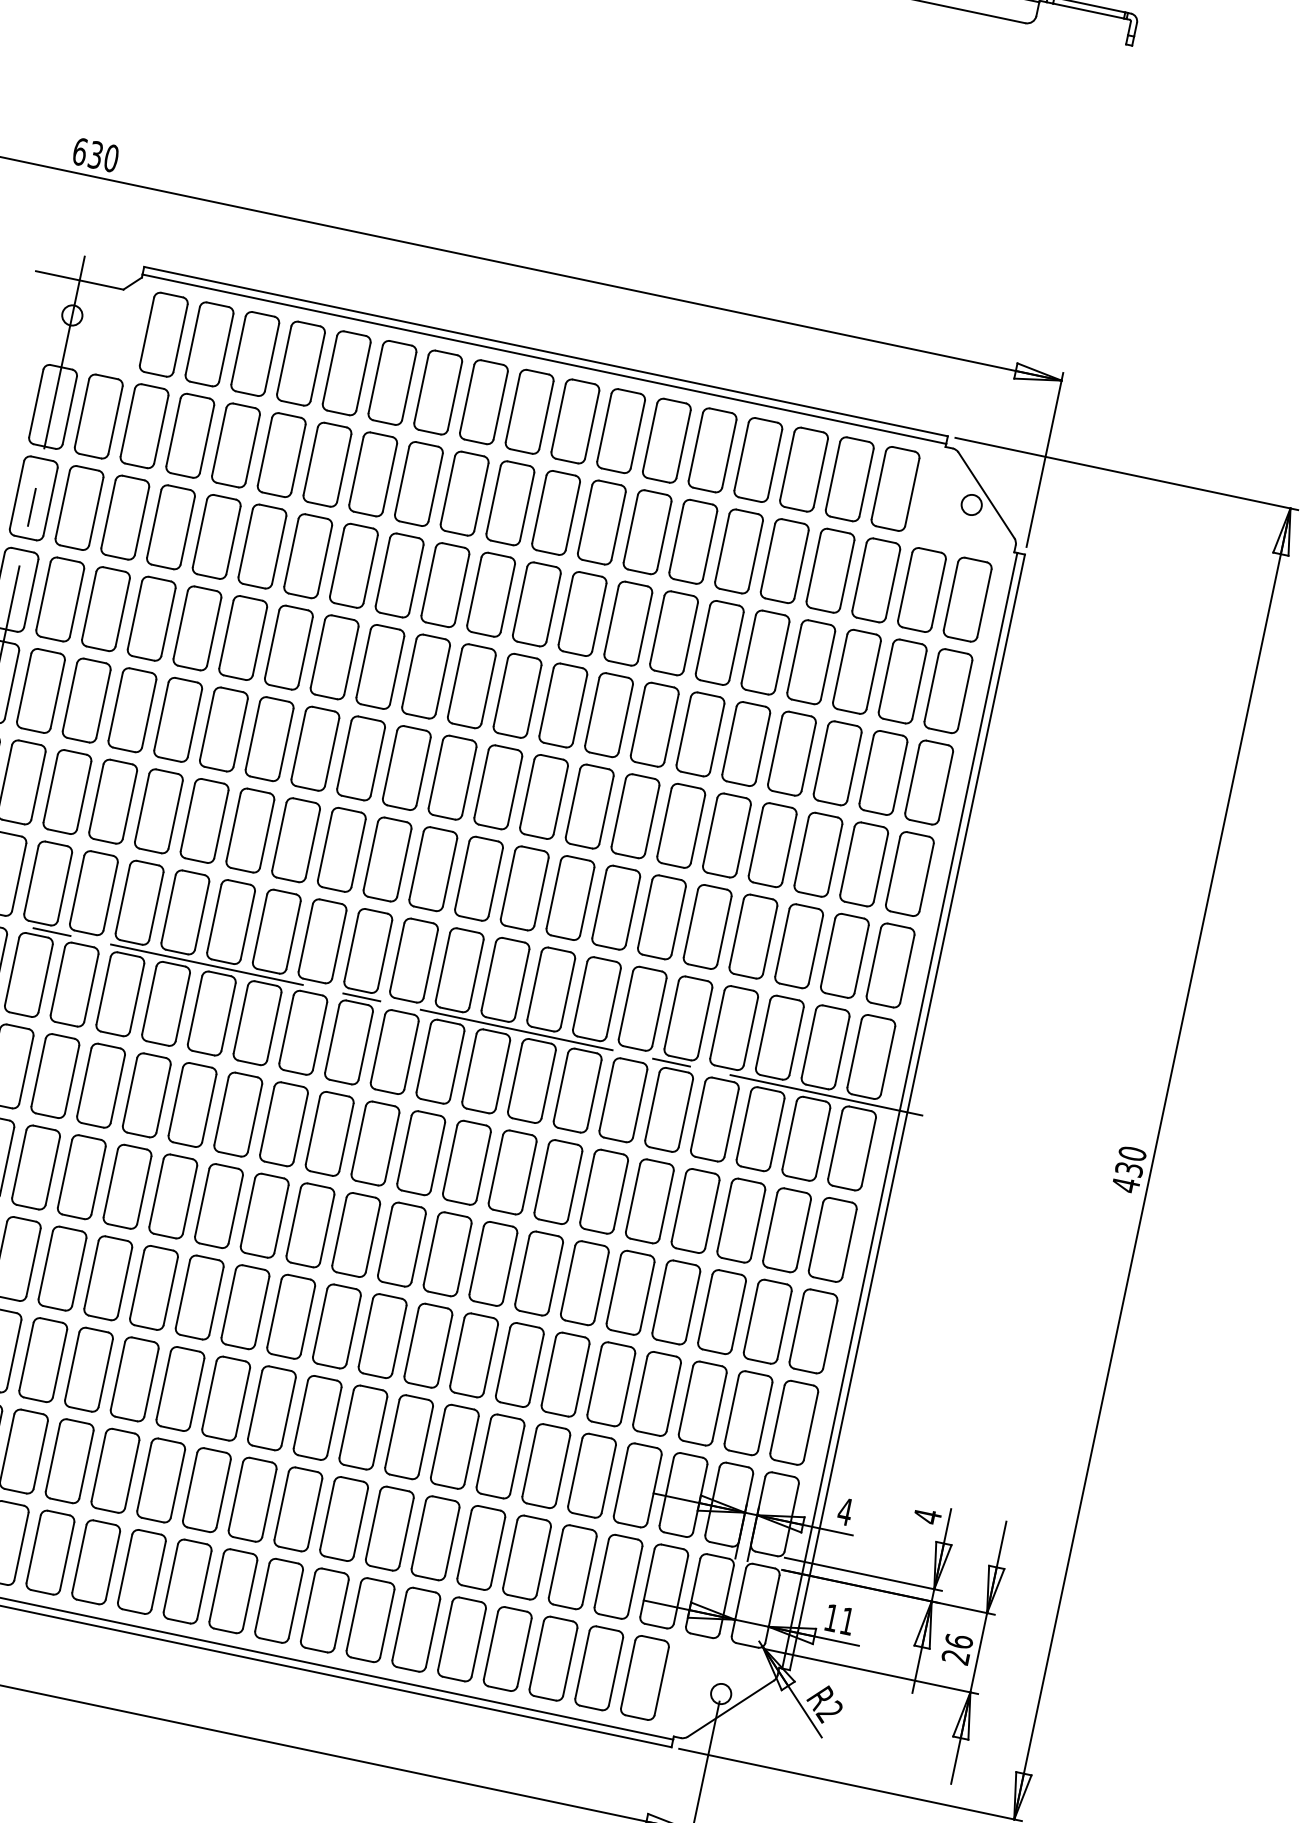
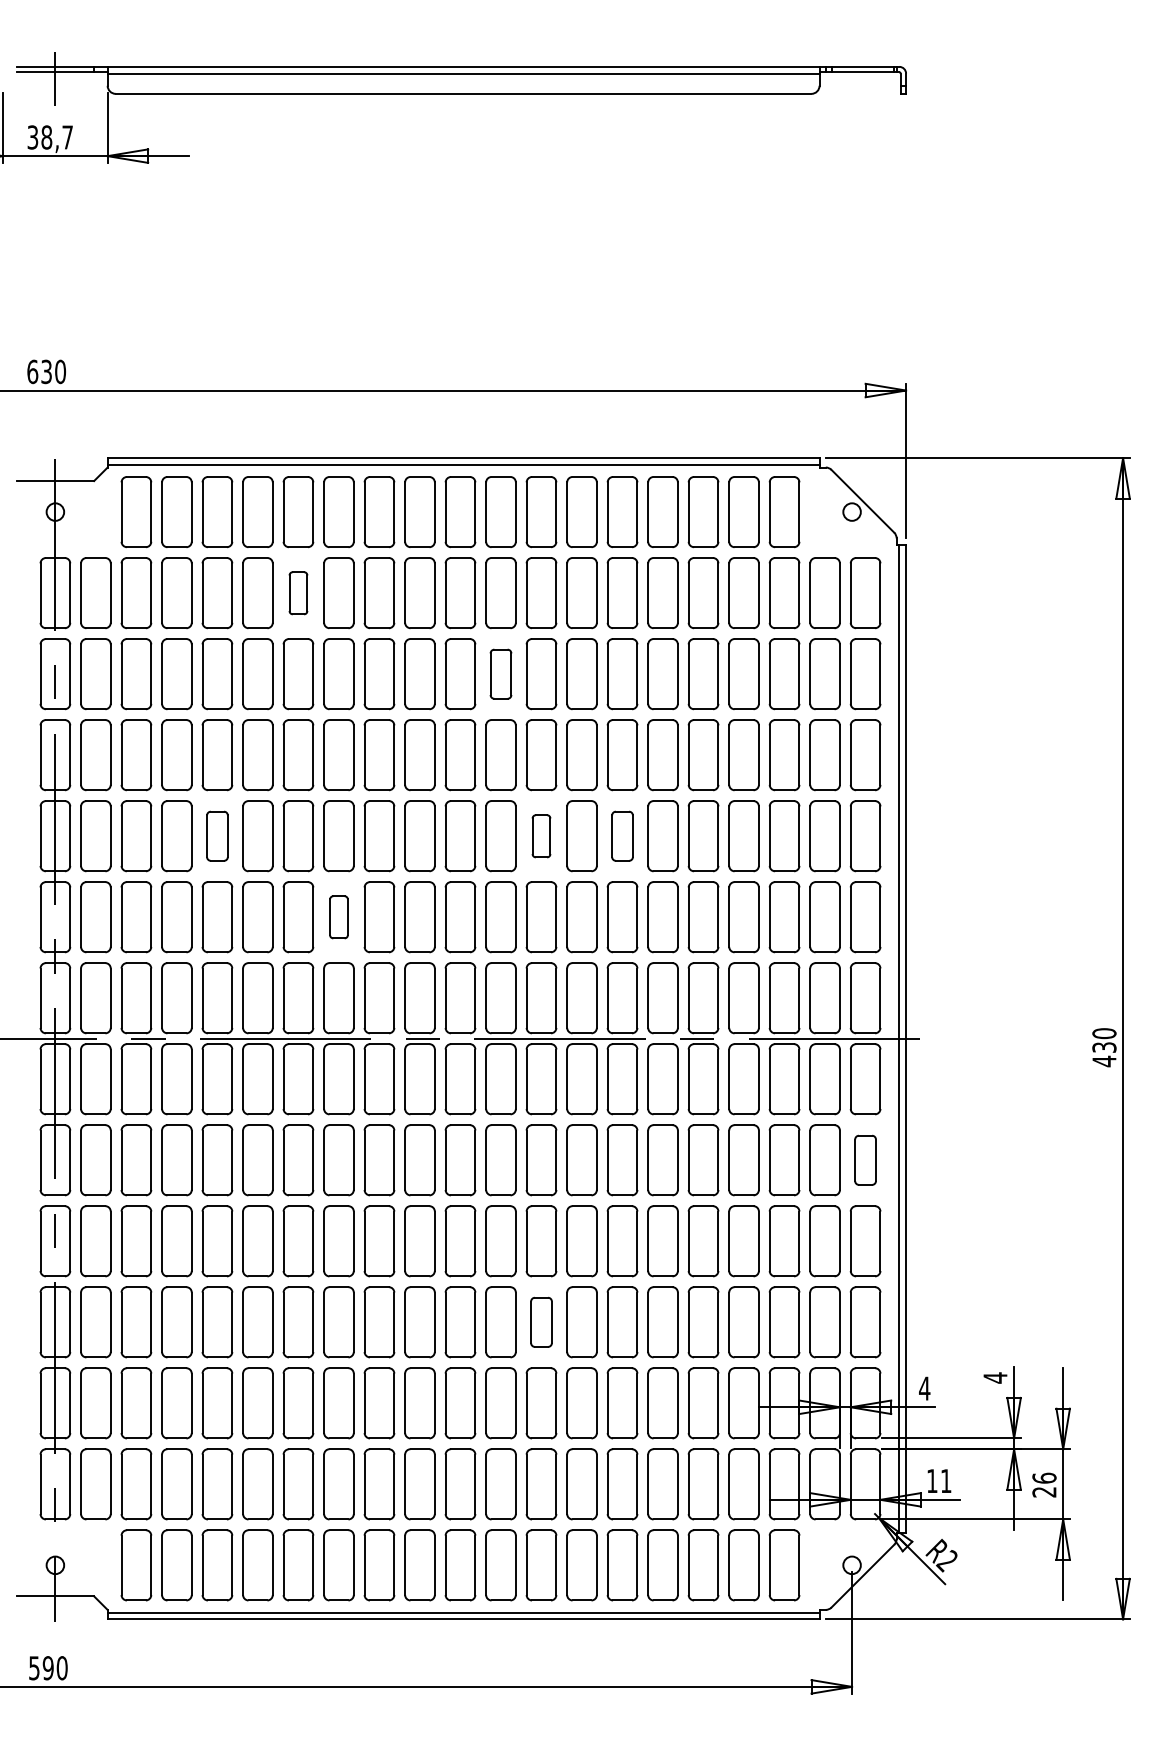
part: (327, 465) -> (298, 593), size x0.6
part: (536, 604) -> (500, 674), size x0.7
part: (178, 720) -> (217, 836), size x0.7
part: (543, 797) -> (541, 836), size x0.6
part: (635, 816) -> (622, 836), size x0.7
part: (295, 840) -> (338, 917), size x0.6
part: (832, 1240) -> (865, 1160), size x0.7
part: (428, 1345) -> (541, 1322), size x0.7

